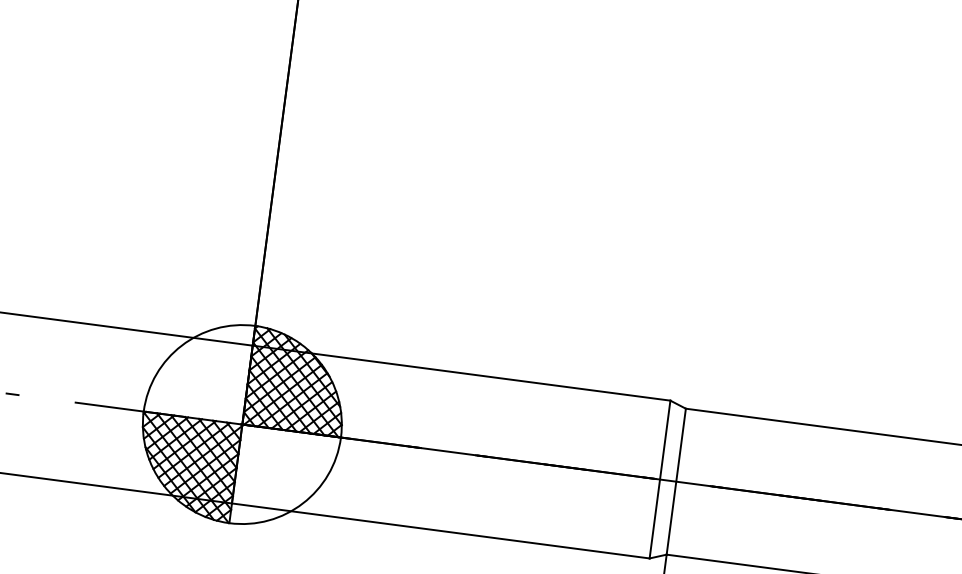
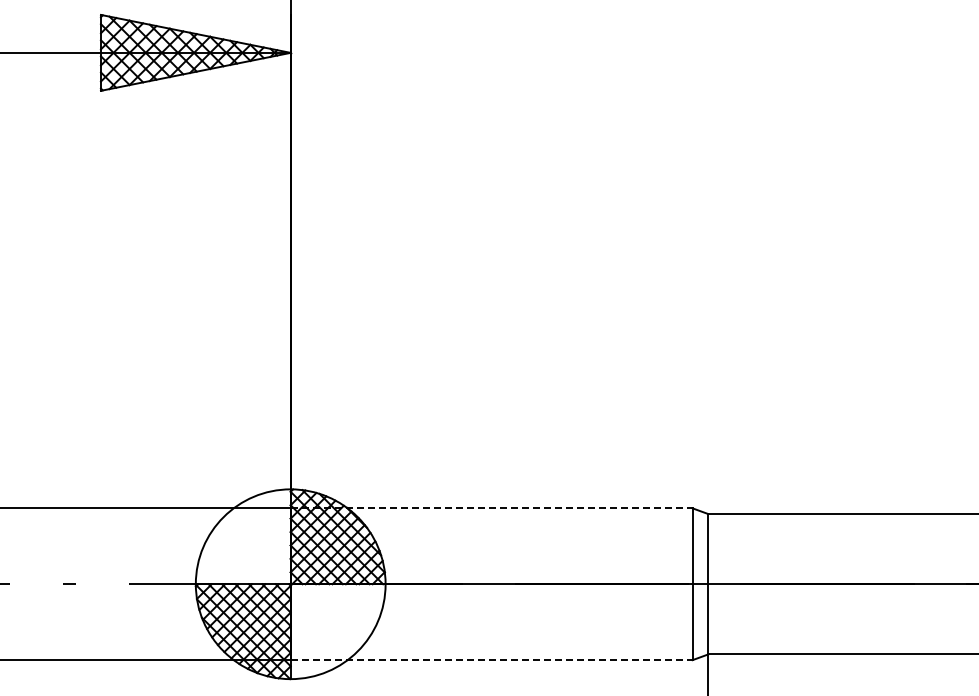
line: (461, 373) -> (491, 508), solid -> dashed
line: (440, 531) -> (491, 660), solid -> dashed

